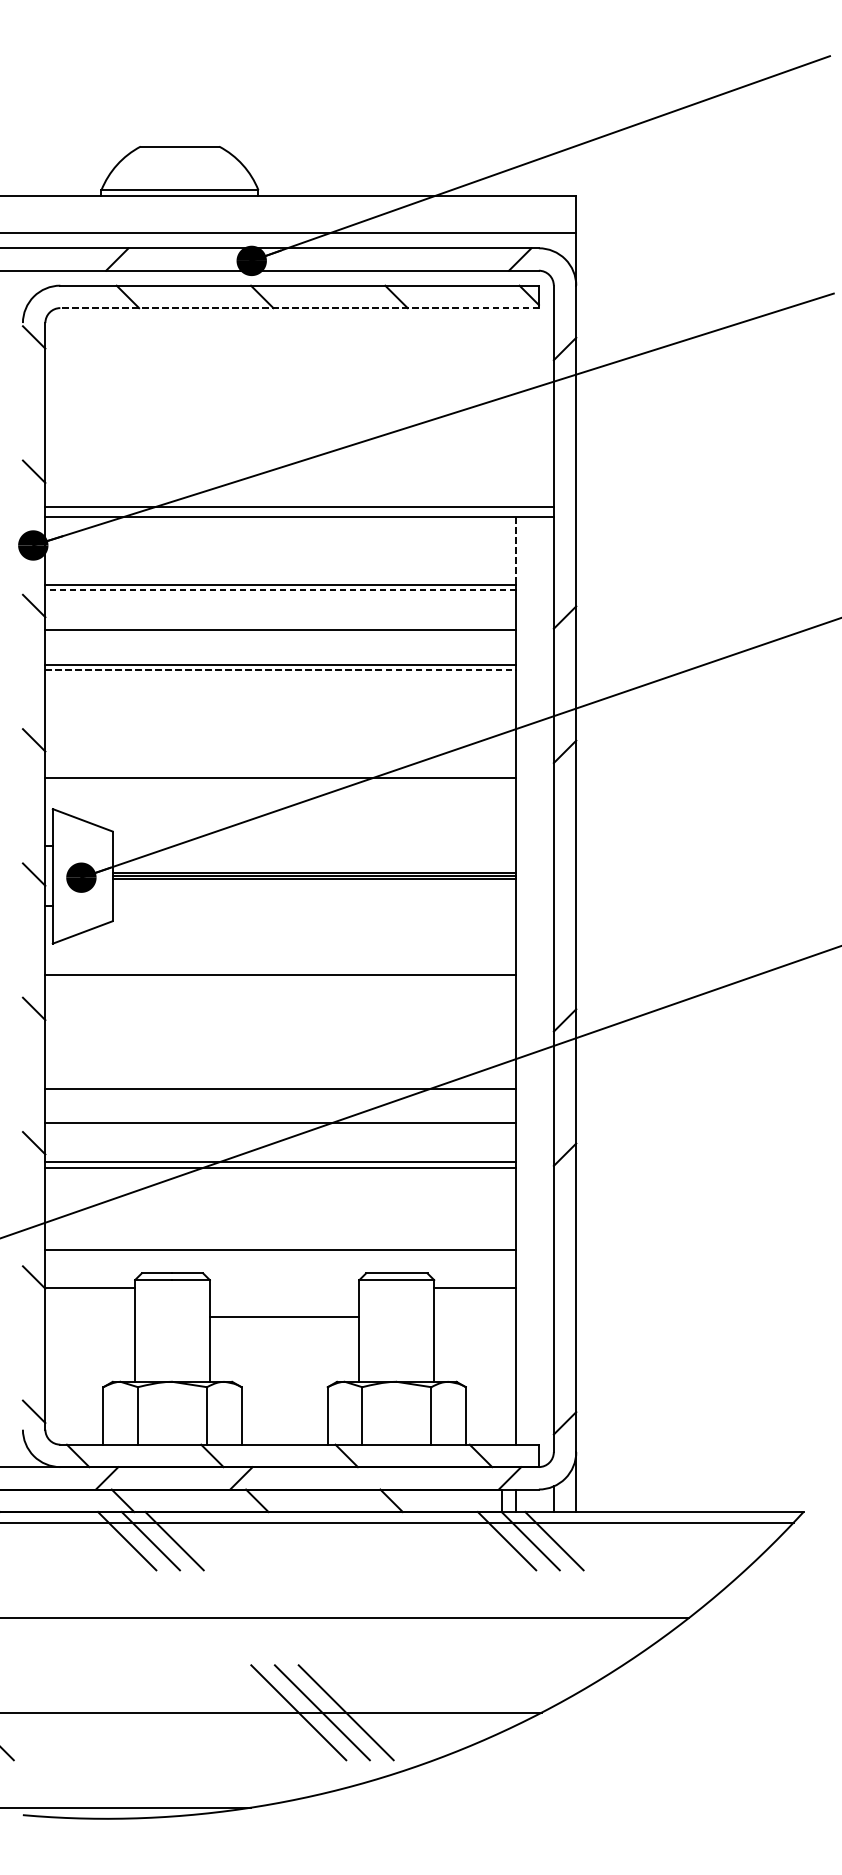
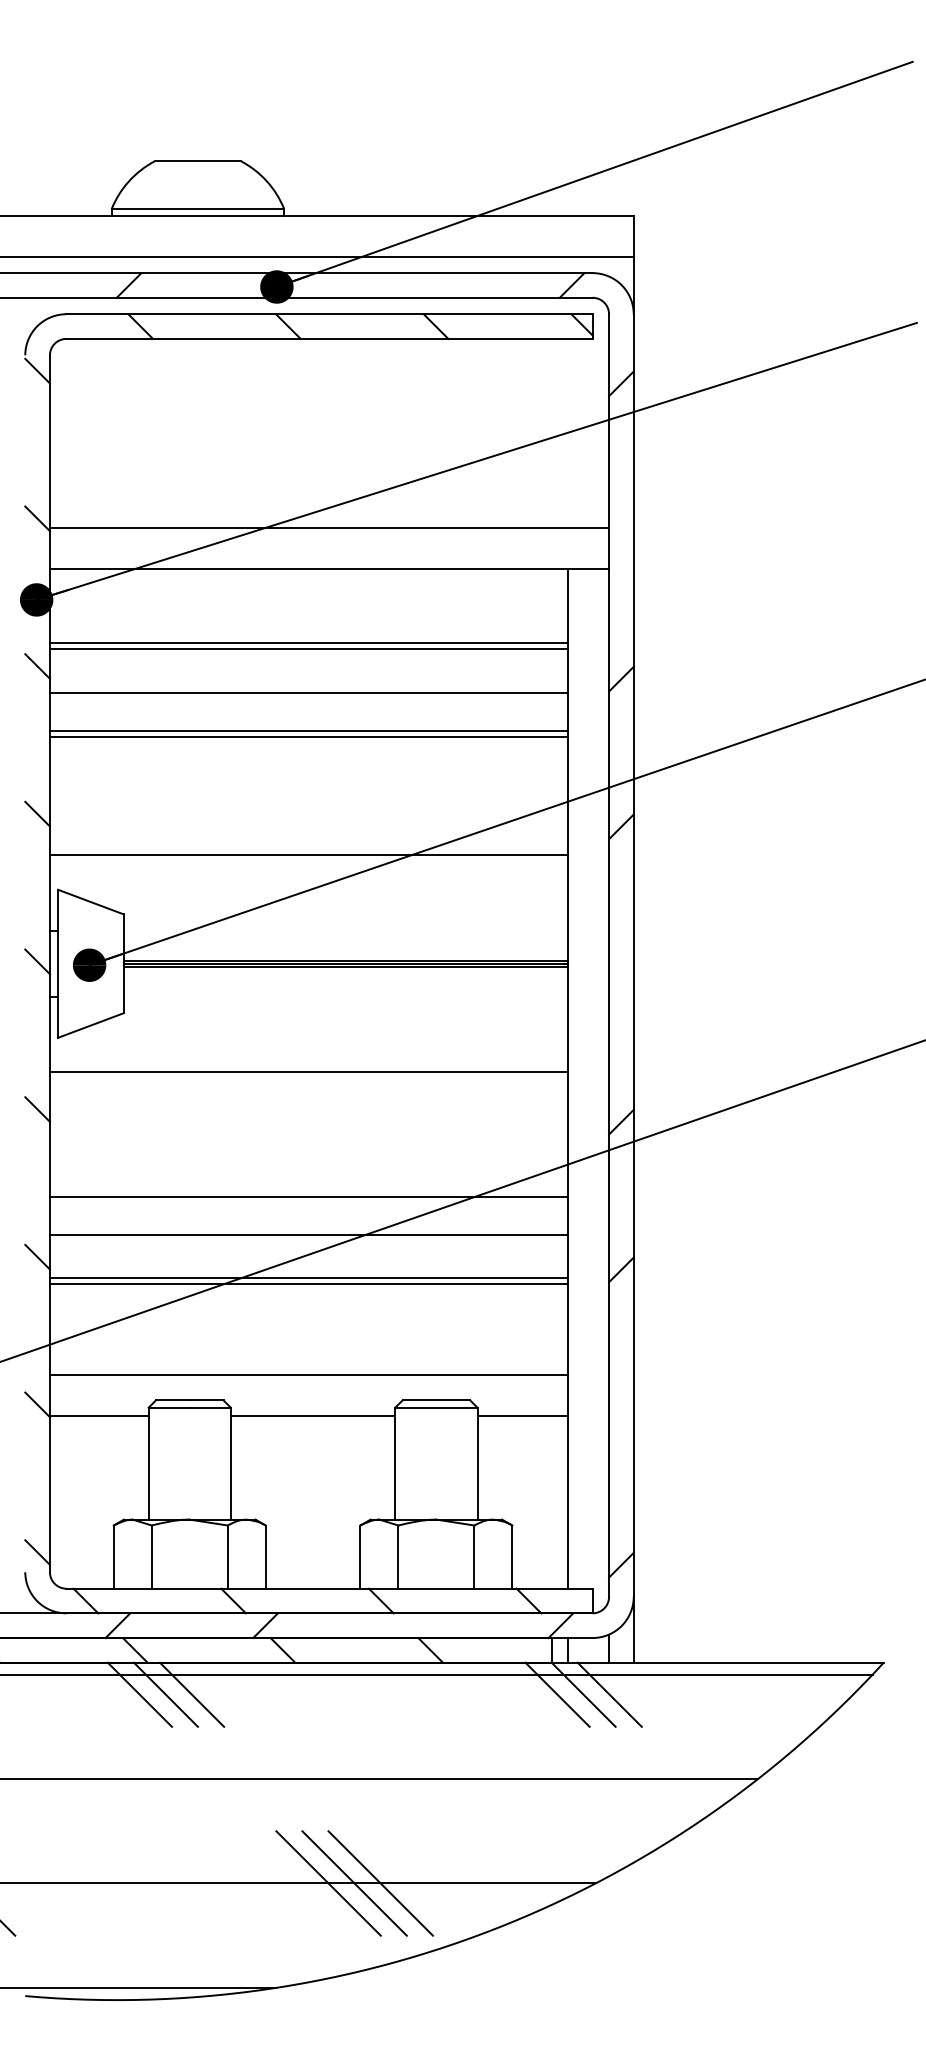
line: (299, 307) -> (329, 338), dashed -> solid
line: (299, 507) -> (329, 528), moved
line: (516, 551) -> (567, 606), dashed -> solid
line: (280, 590) -> (308, 649), dashed -> solid
line: (281, 669) -> (309, 736), dashed -> solid
line: (284, 1317) -> (312, 1416), moved

